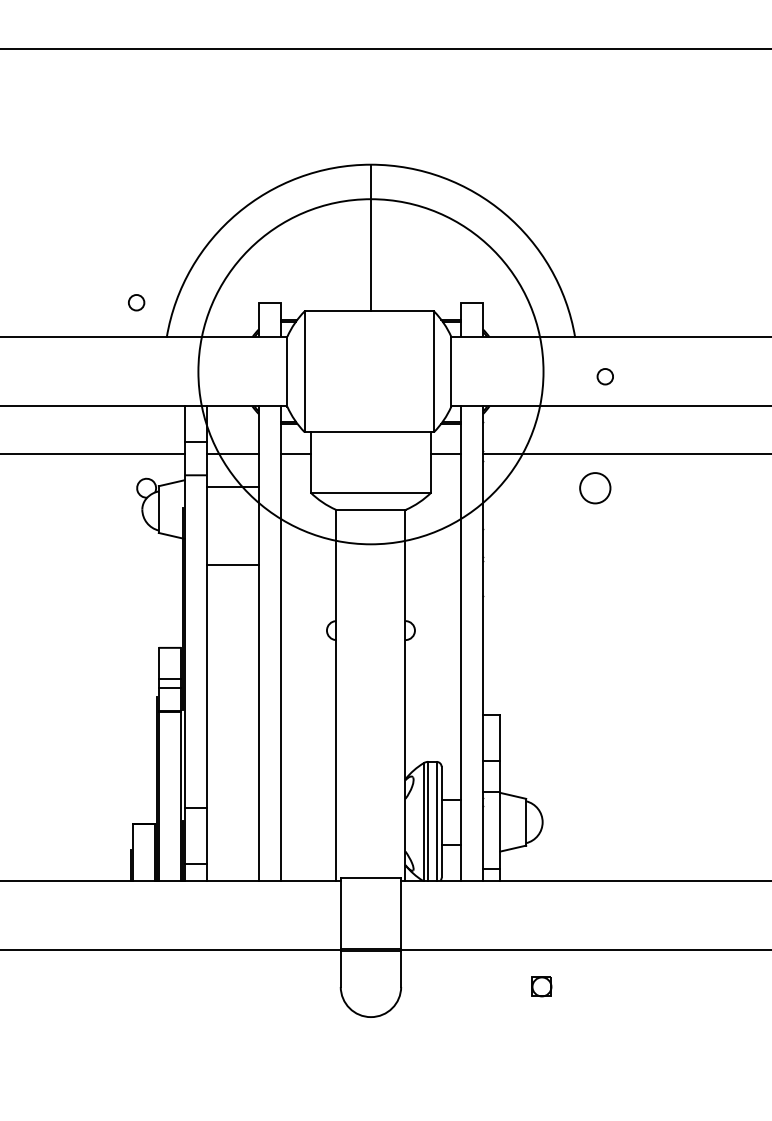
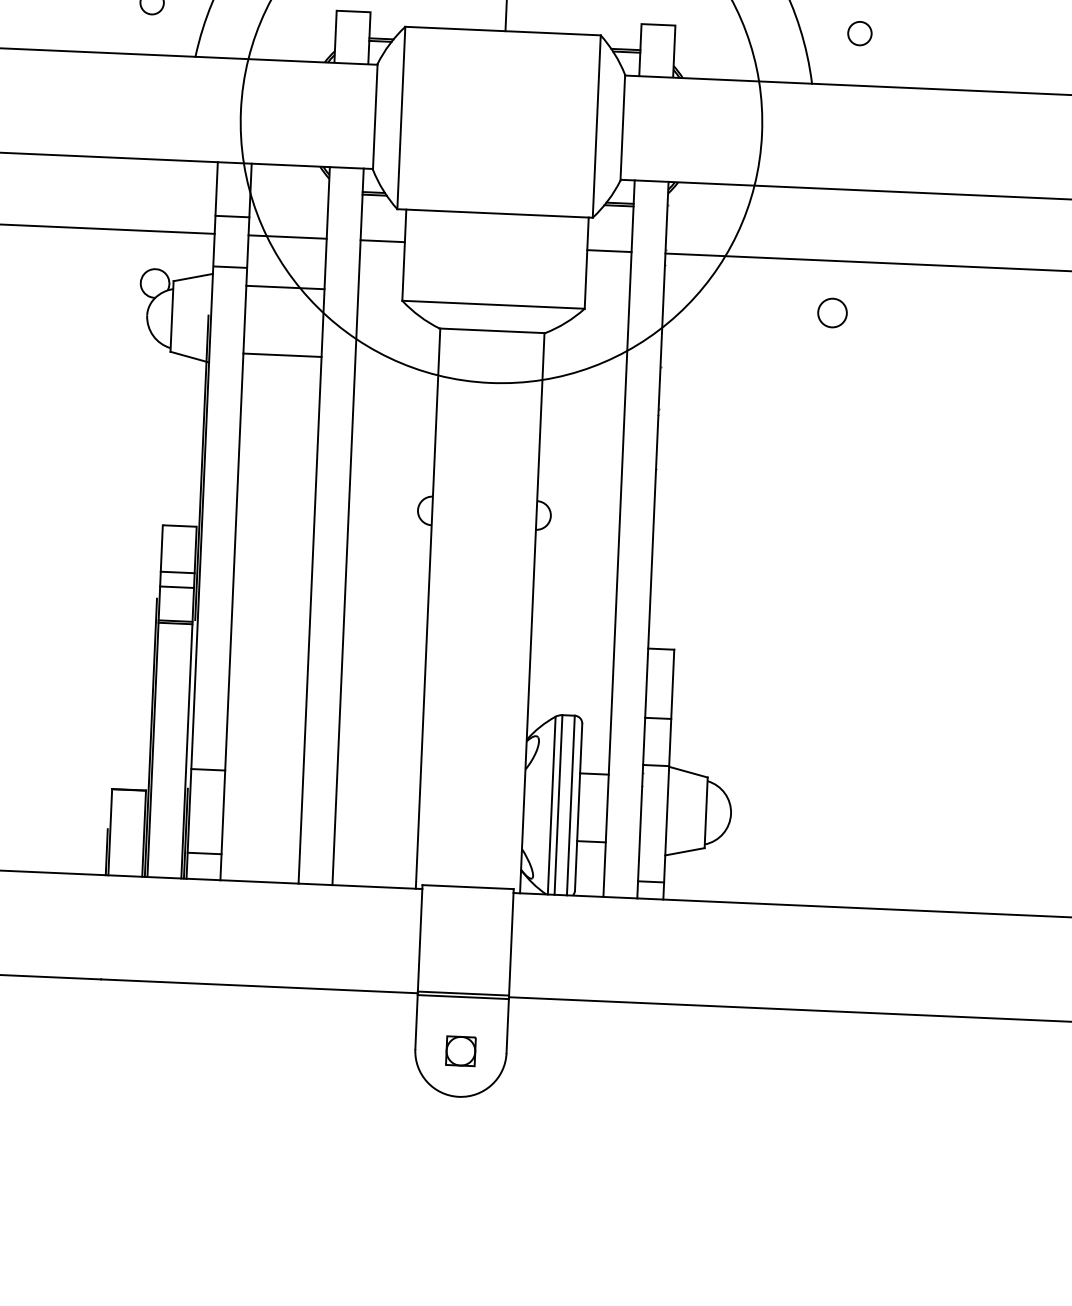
circle: (604, 376) -> (858, 33), moved
circle: (594, 487) -> (831, 311), size x0.62
line: (232, 565) -> (281, 355), moved
part: (541, 986) -> (460, 1050), moved

